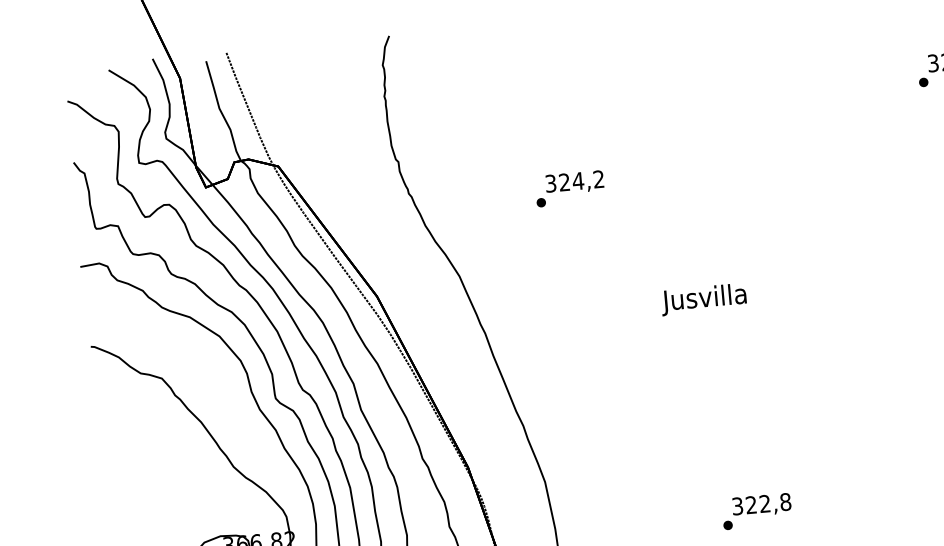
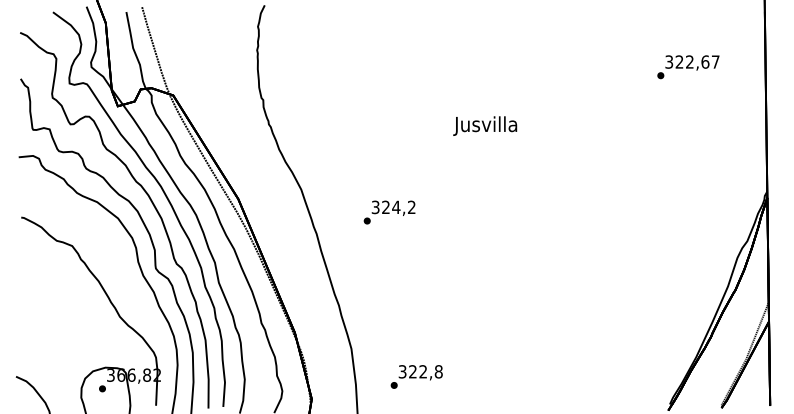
text: (569, 188) -> (389, 212), moved
text: (704, 298) -> (485, 125), moved
text: (756, 510) -> (416, 376), moved

